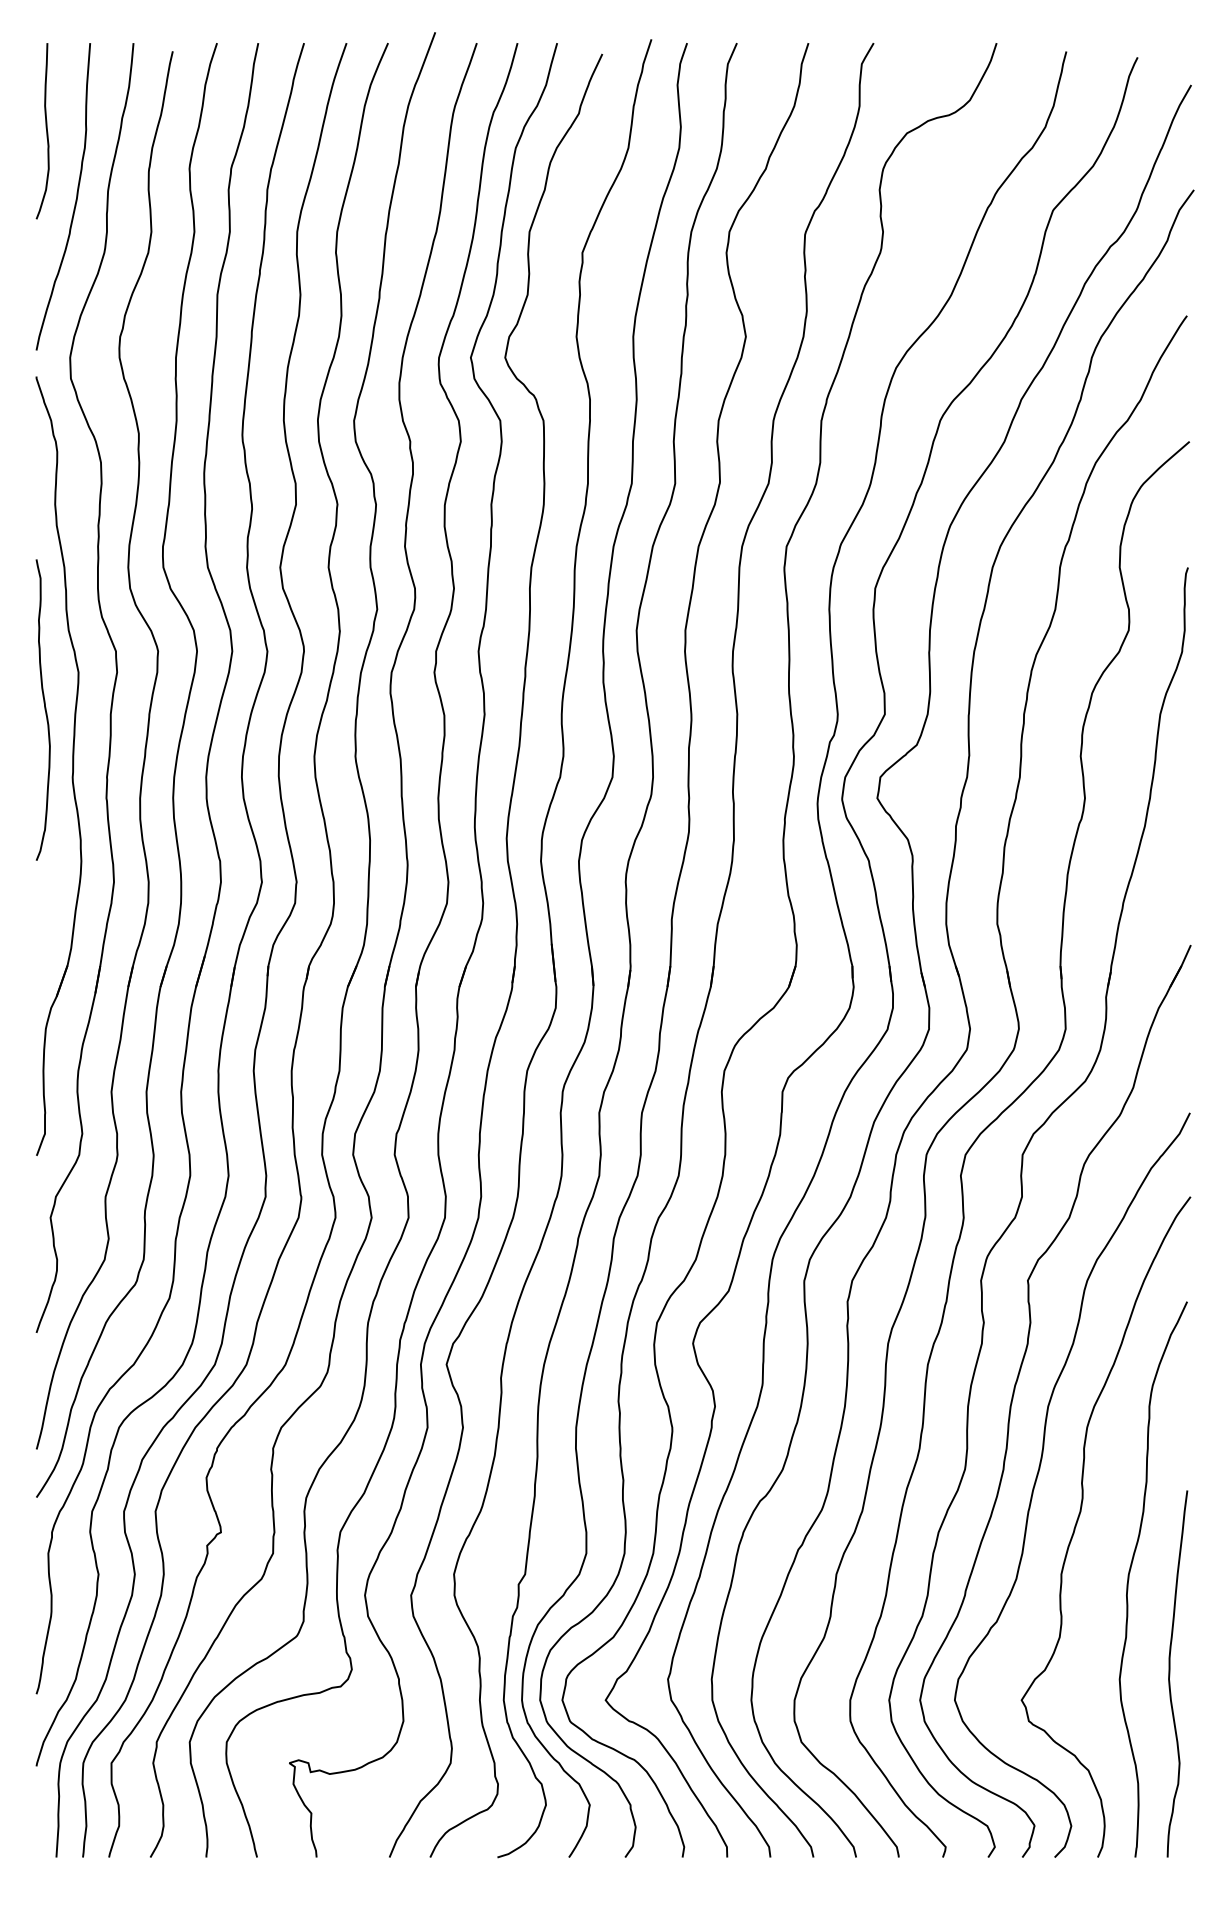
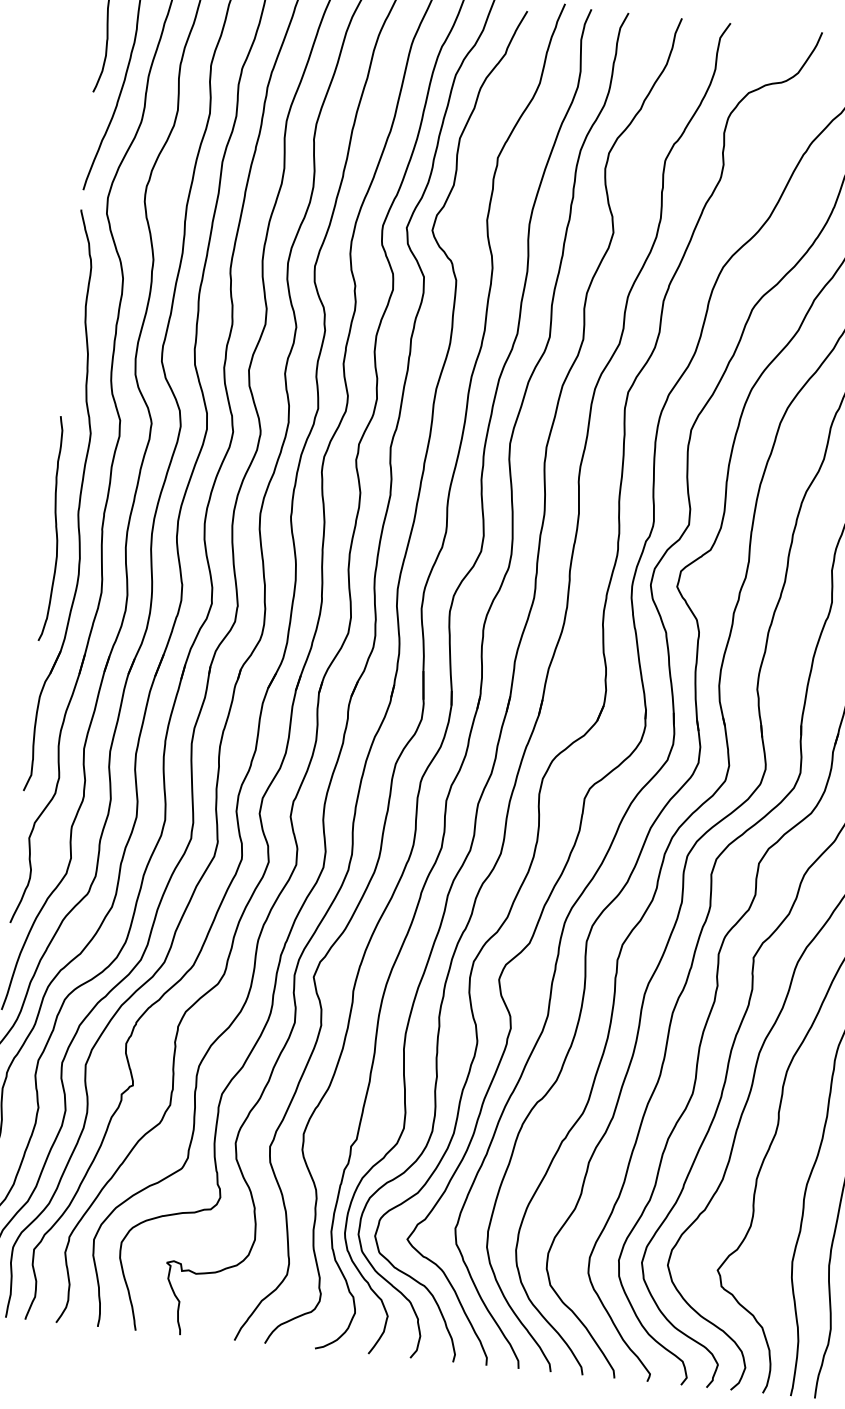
curve: (44, 709) -> (55, 528), moved

